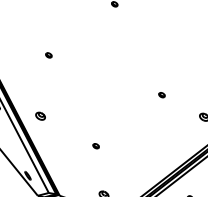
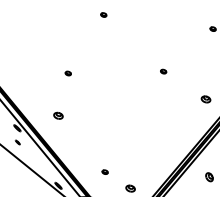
part: (48, 55) -> (67, 73), moved
part: (161, 94) -> (163, 71), moved
part: (40, 115) -> (58, 115), moved
part: (95, 145) -> (104, 171), moved

